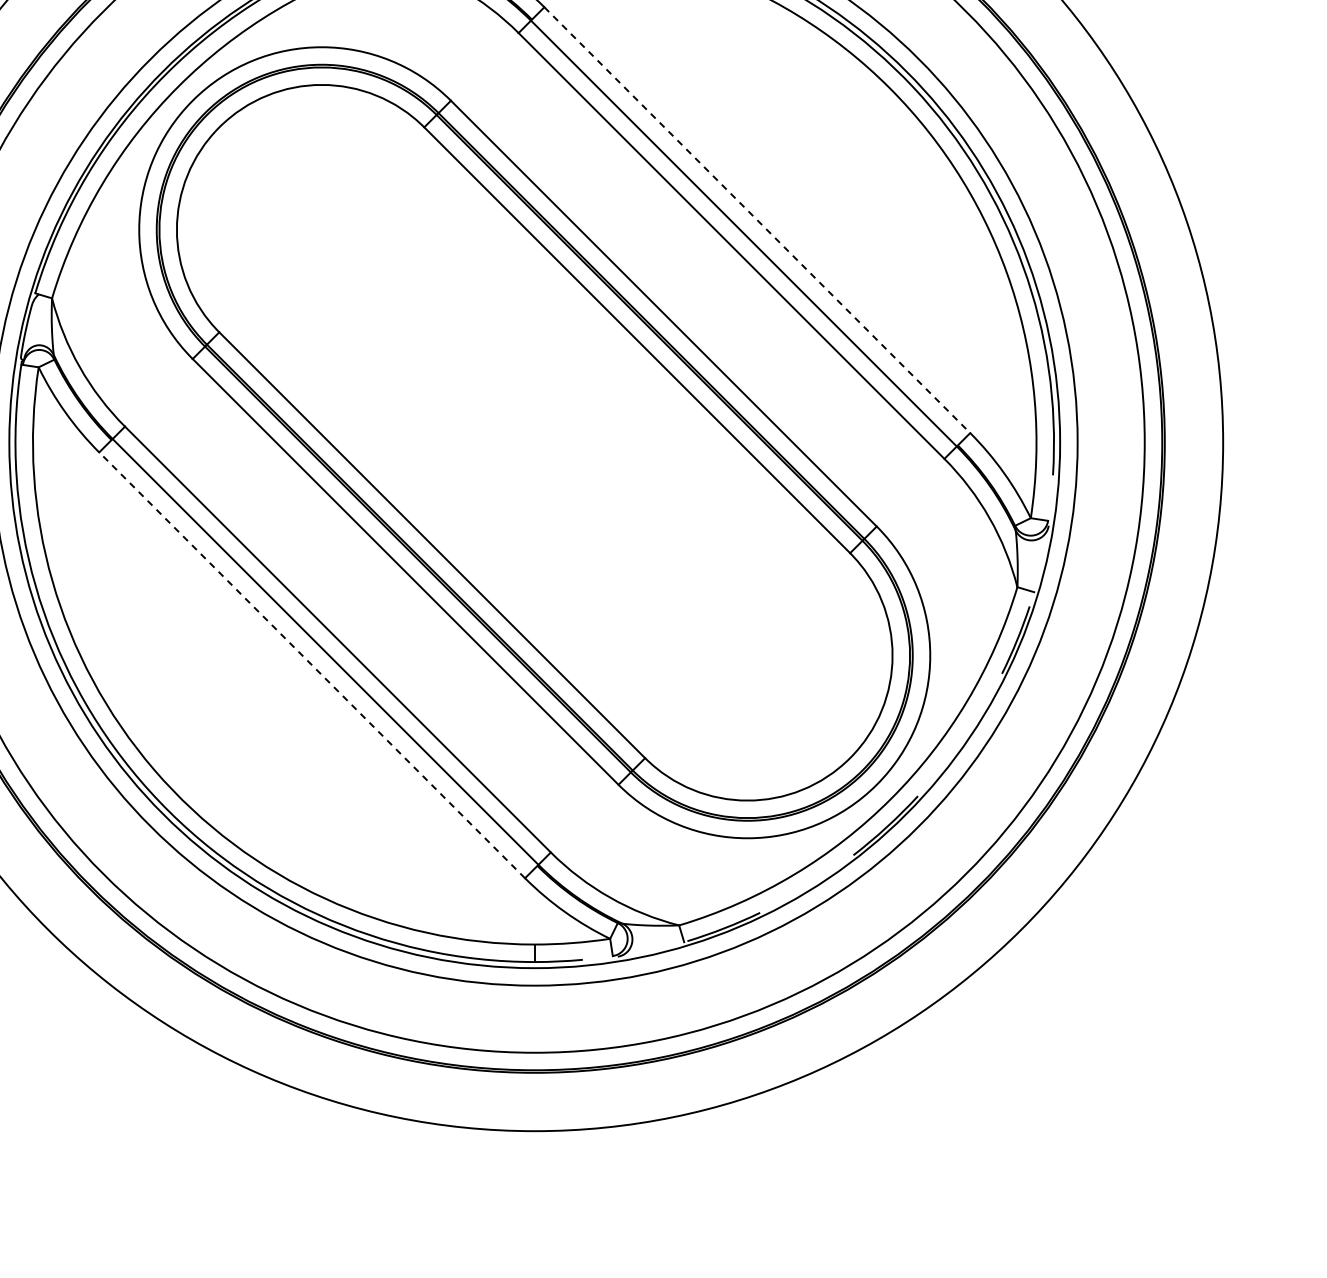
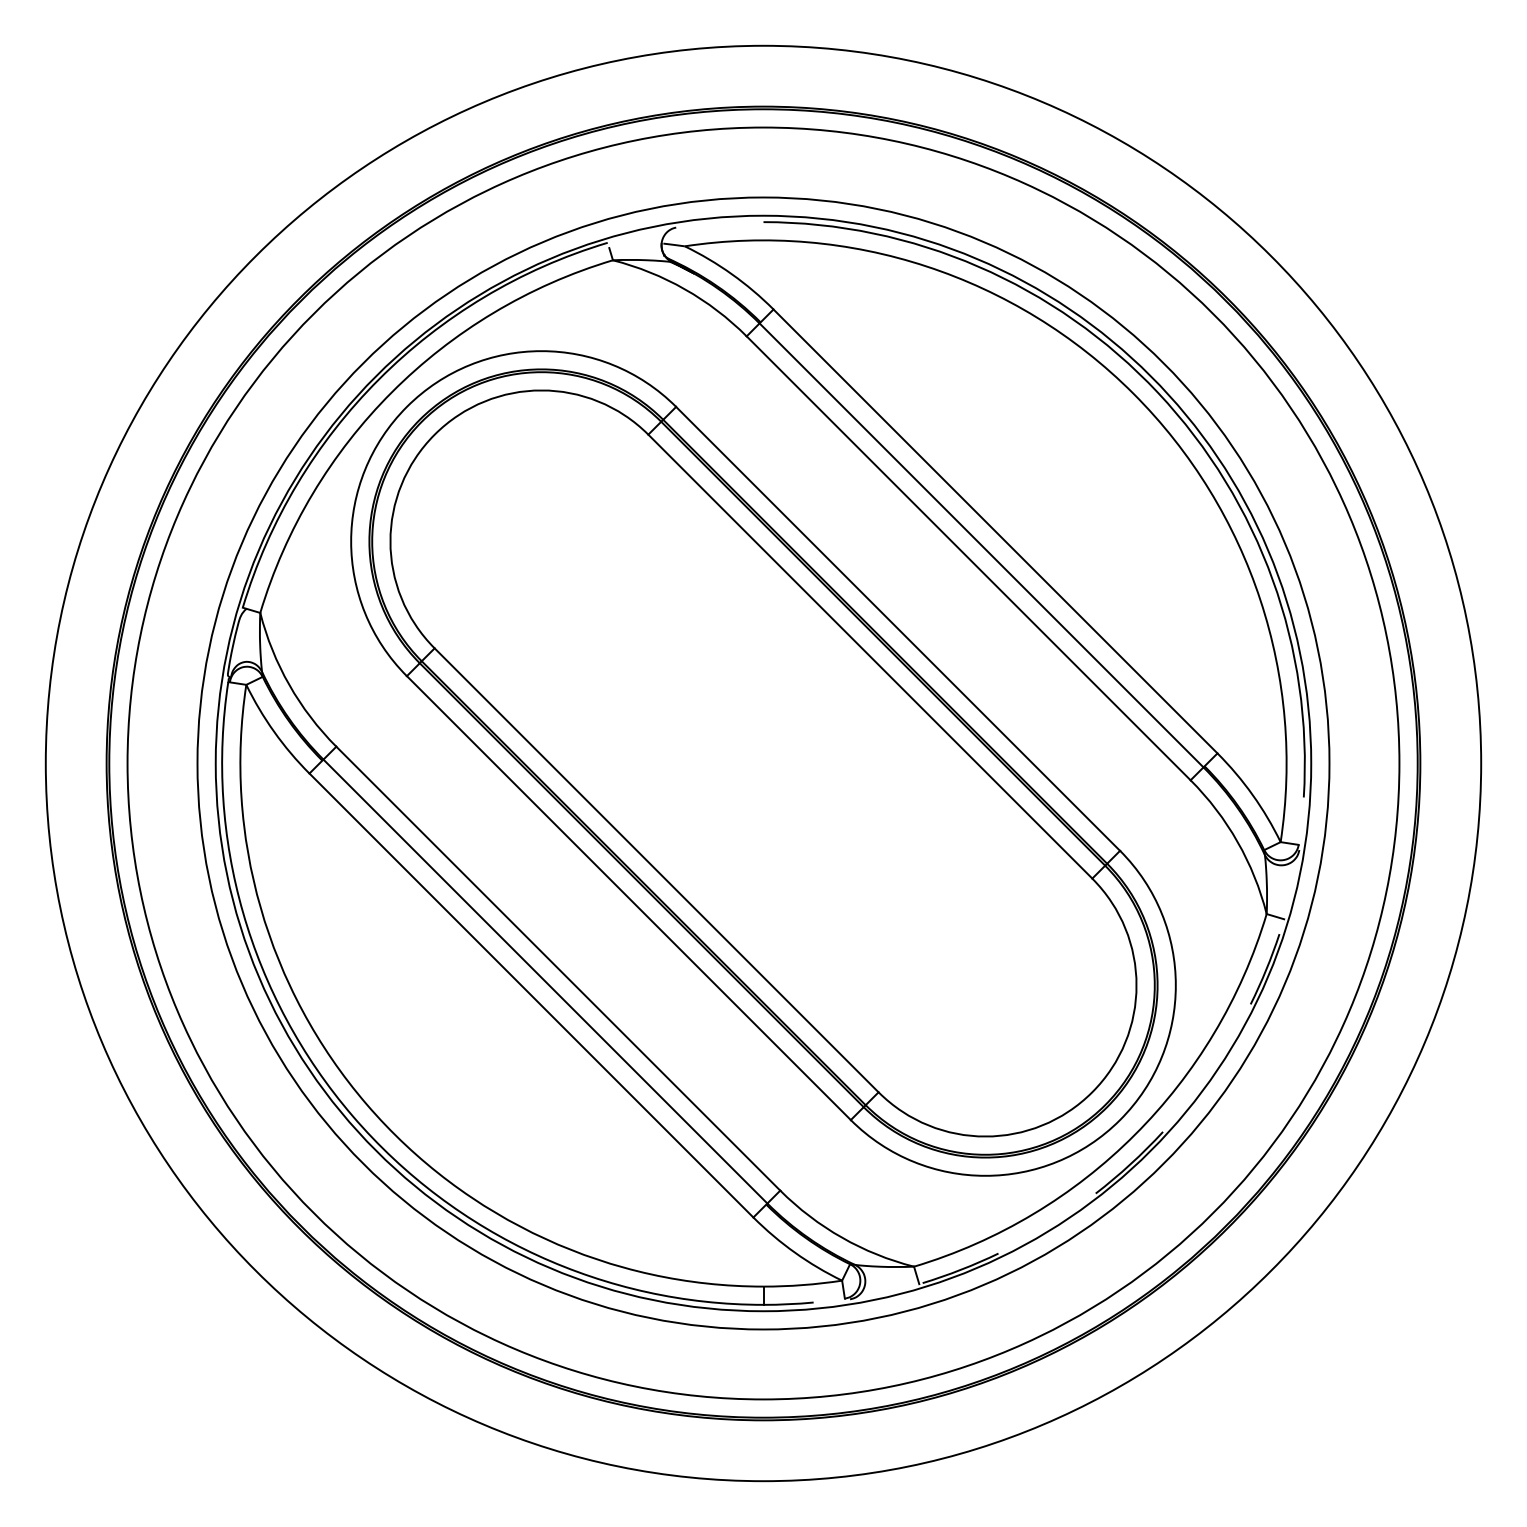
line: (757, 220) -> (995, 531), dashed -> solid
line: (312, 665) -> (531, 995), dashed -> solid

